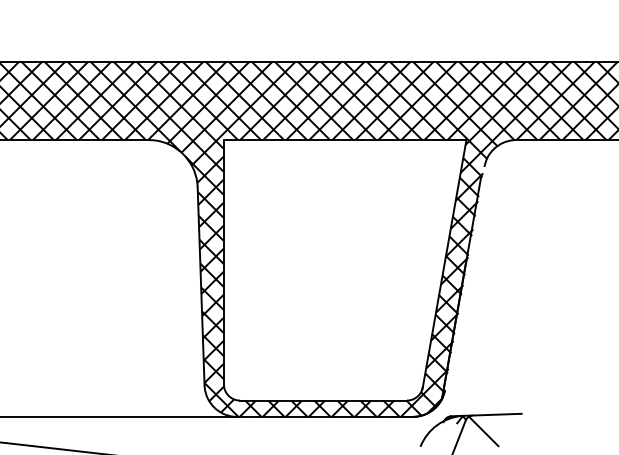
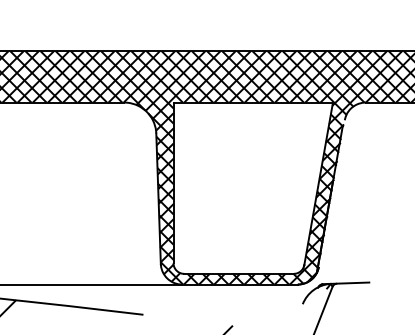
hatch: (483, 432) -> (344, 294), removed

